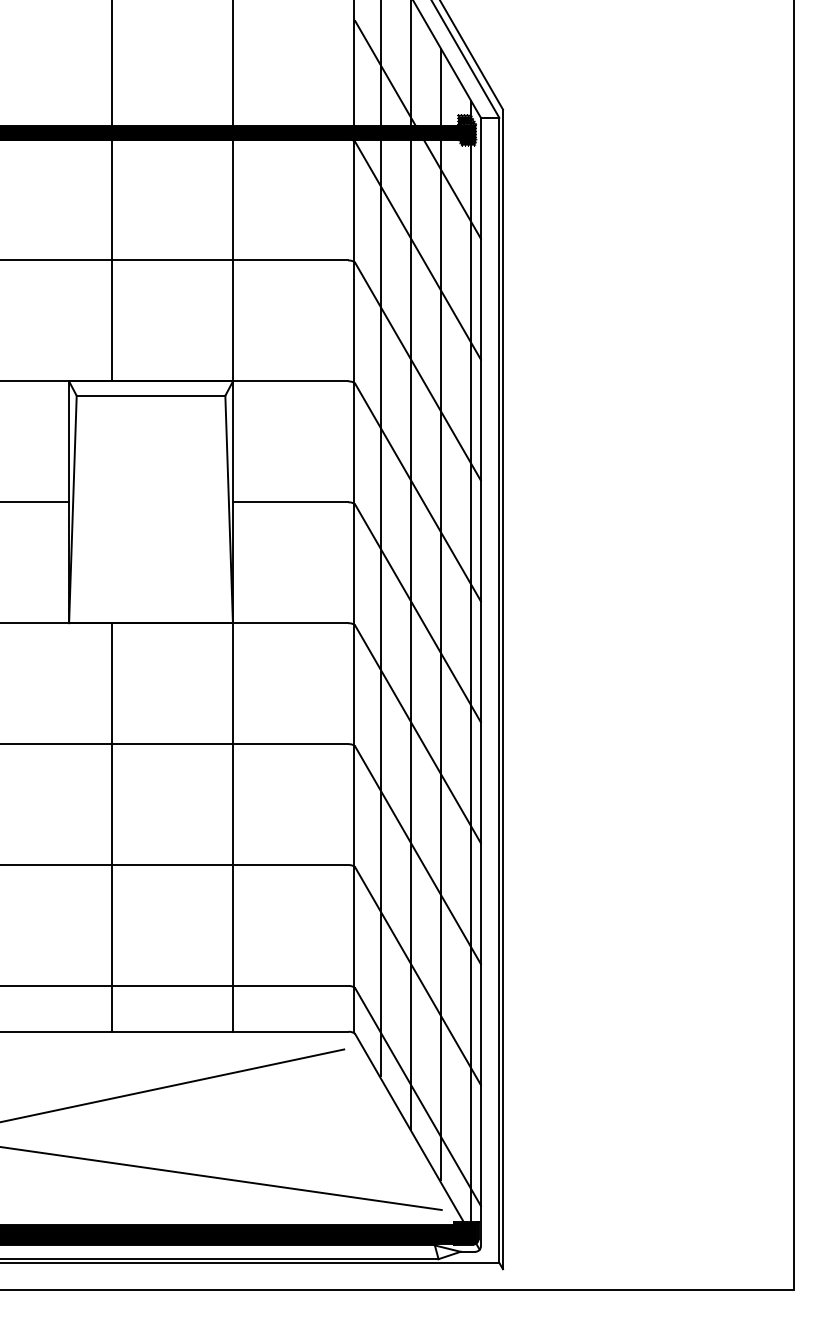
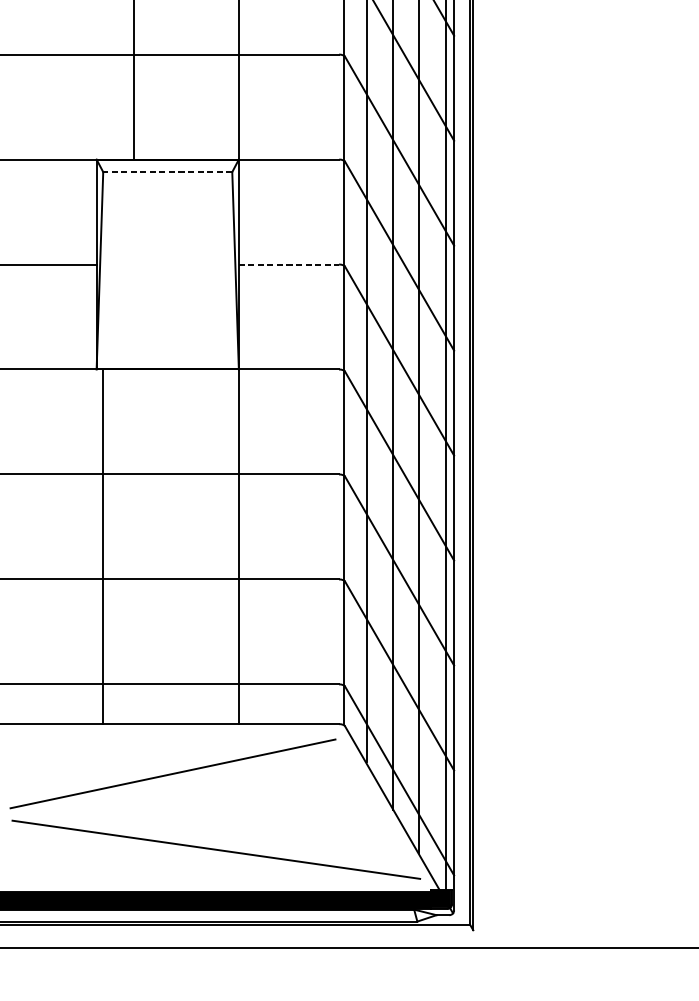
line: (150, 395) -> (167, 171), solid -> dashed
line: (290, 502) -> (288, 264), solid -> dashed
line: (111, 827) -> (103, 546), moved

